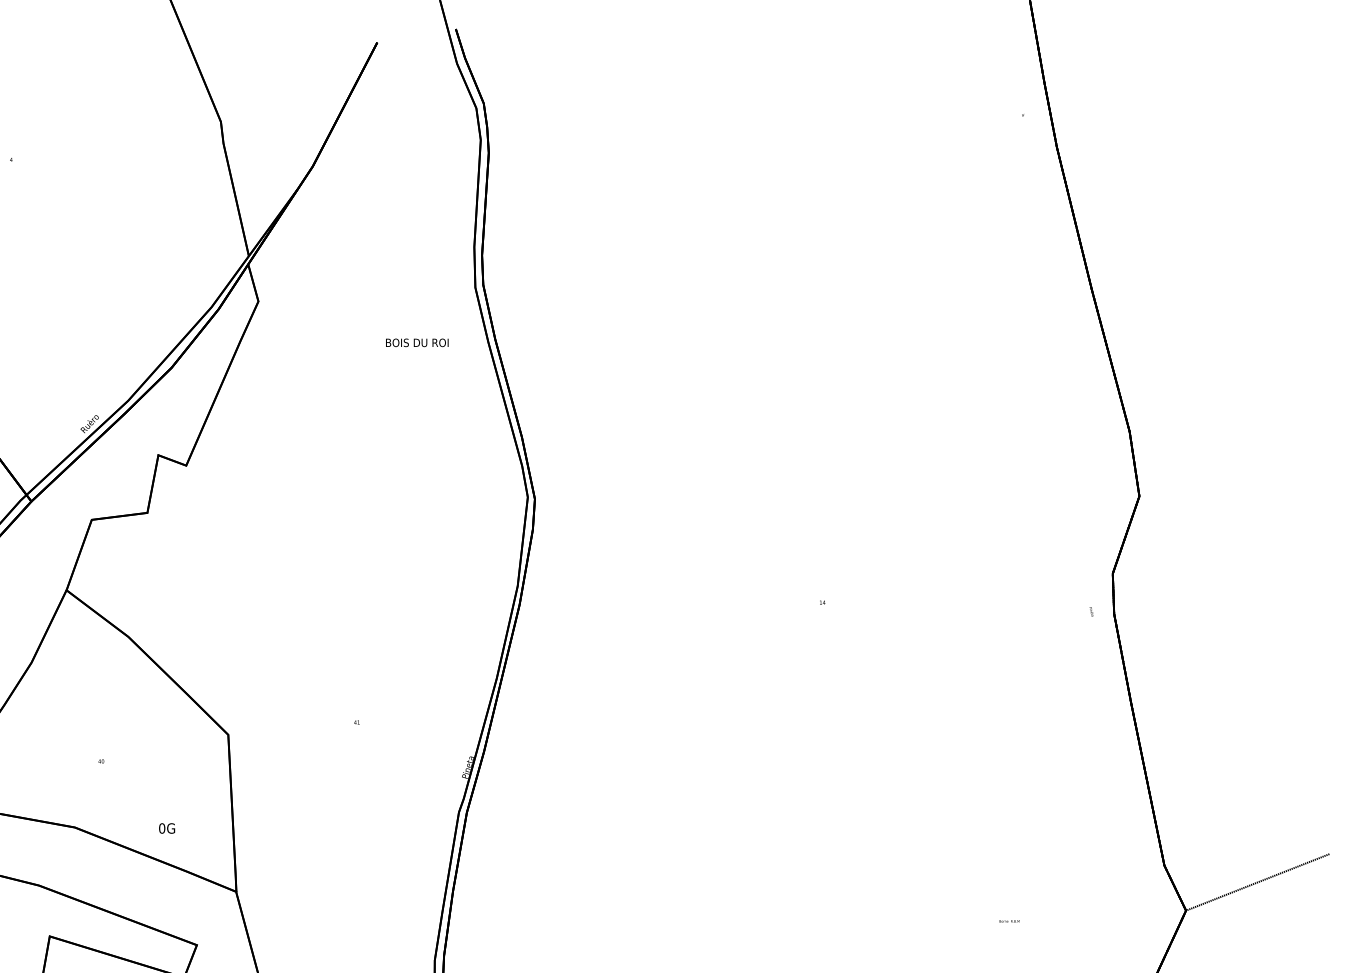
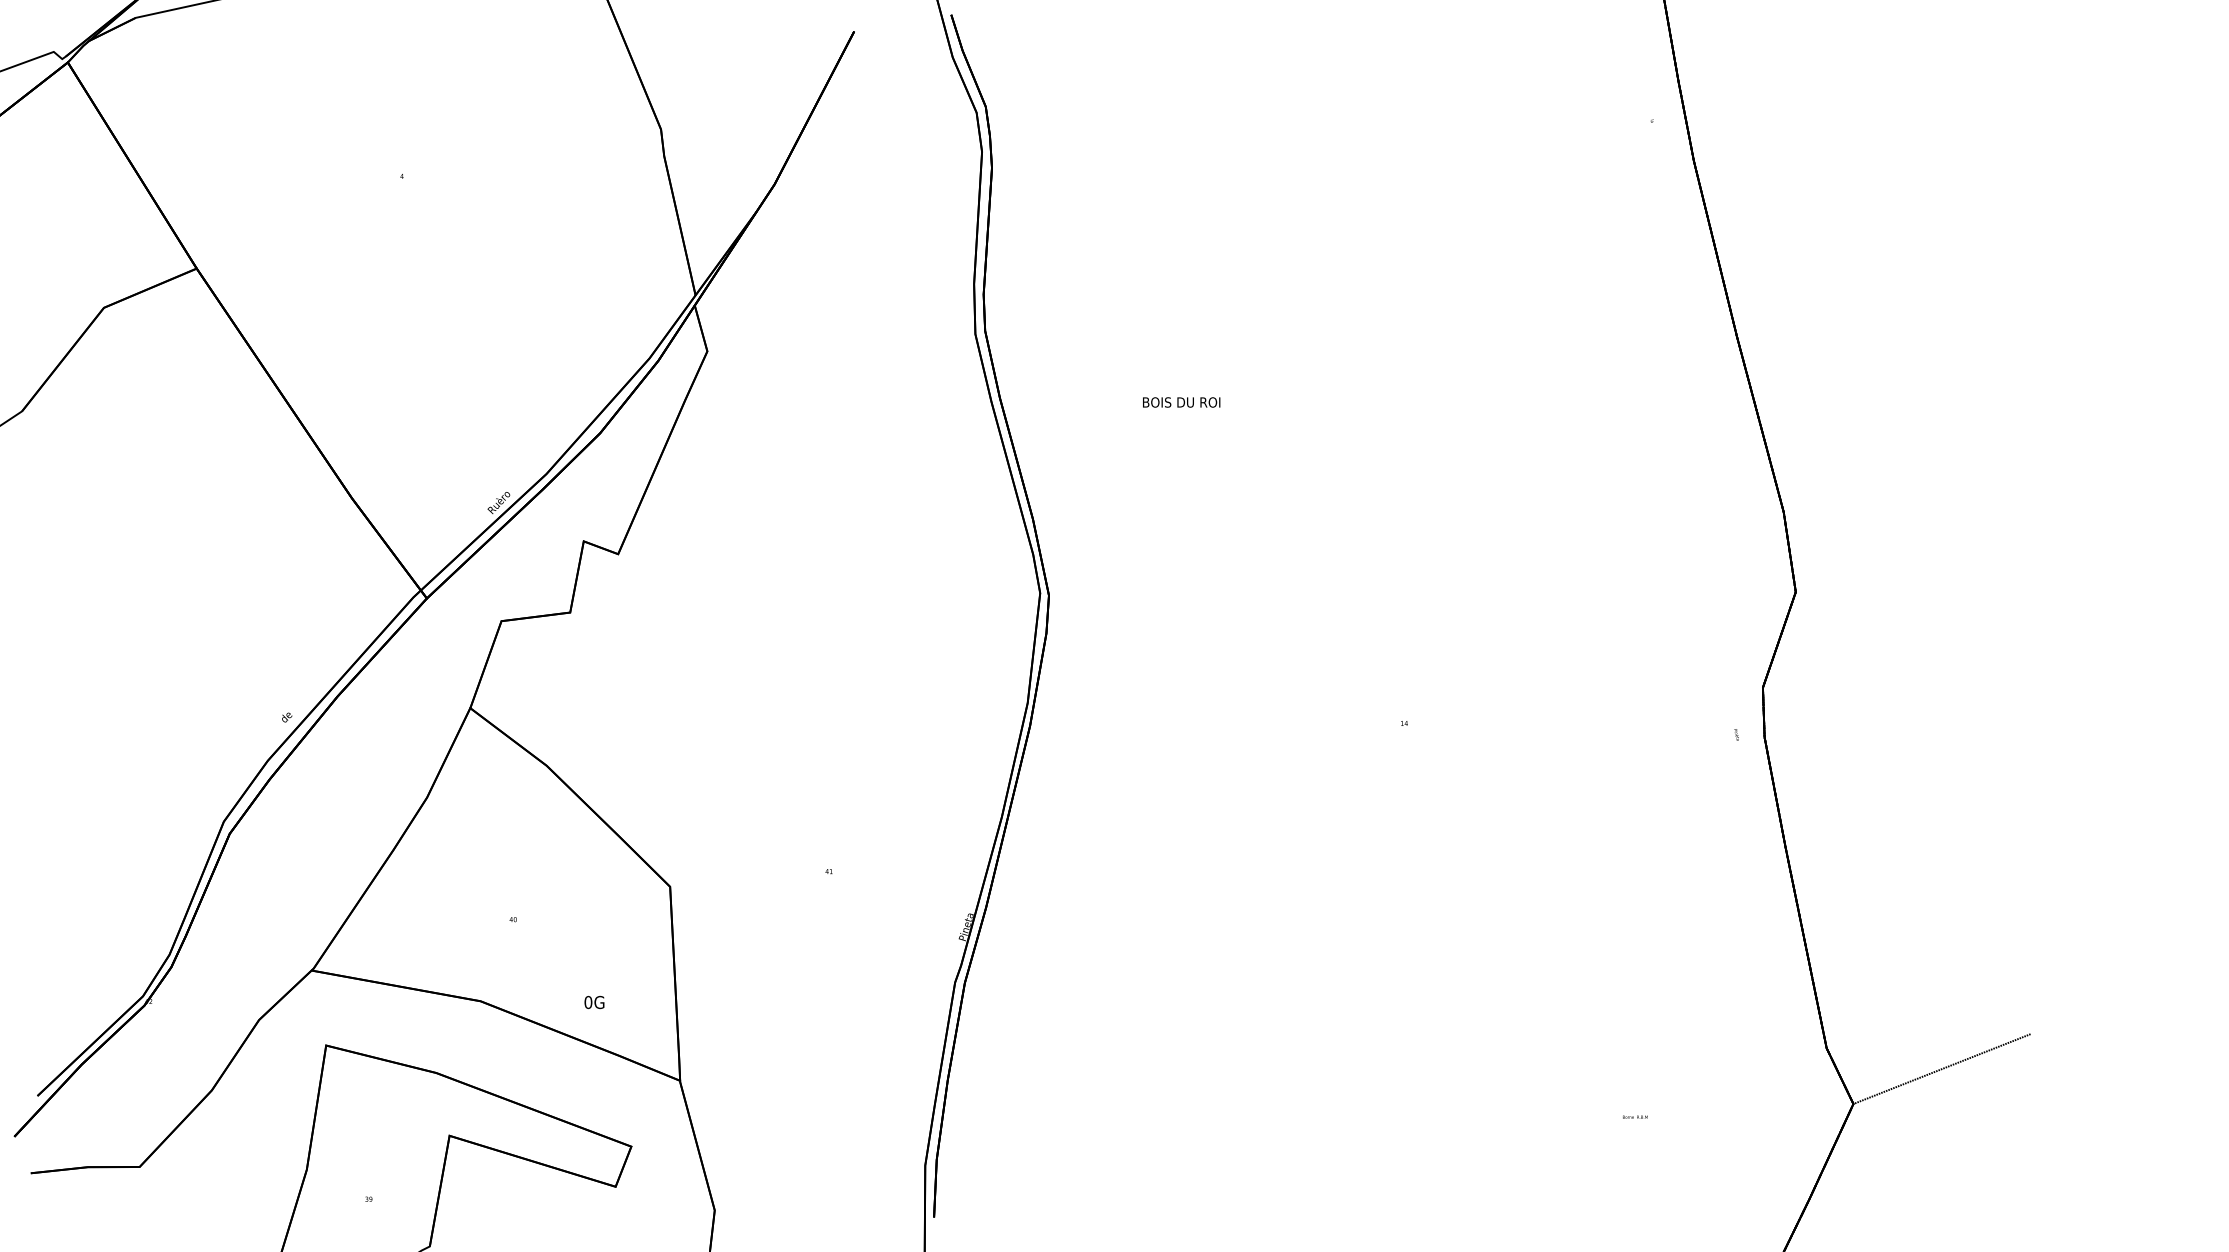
text: (417, 342) -> (1181, 402), moved

